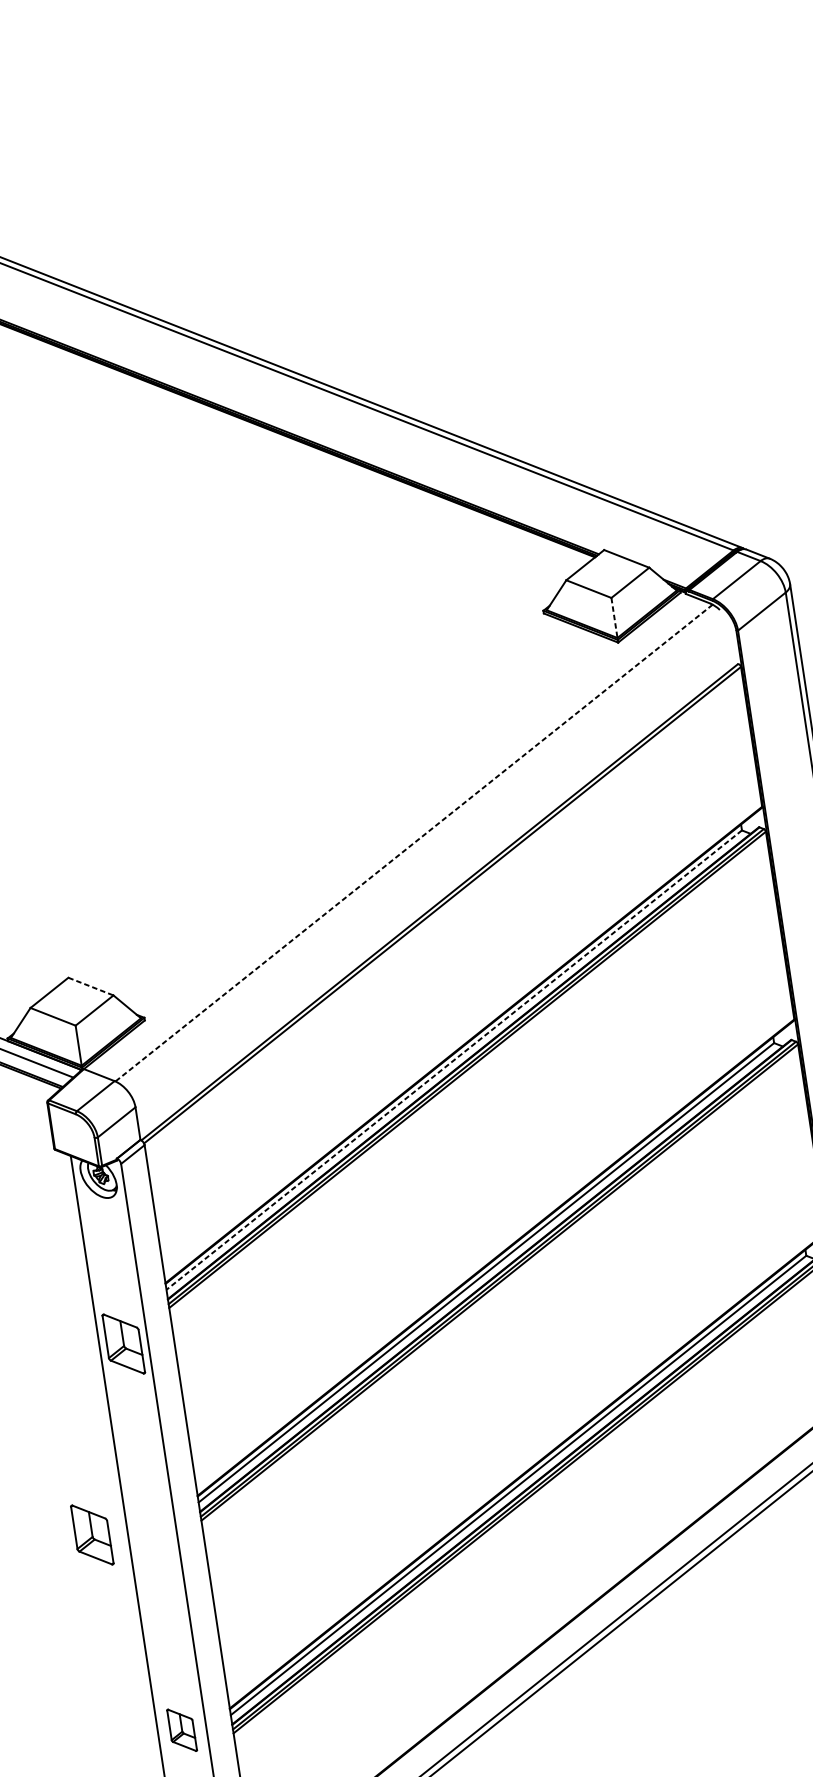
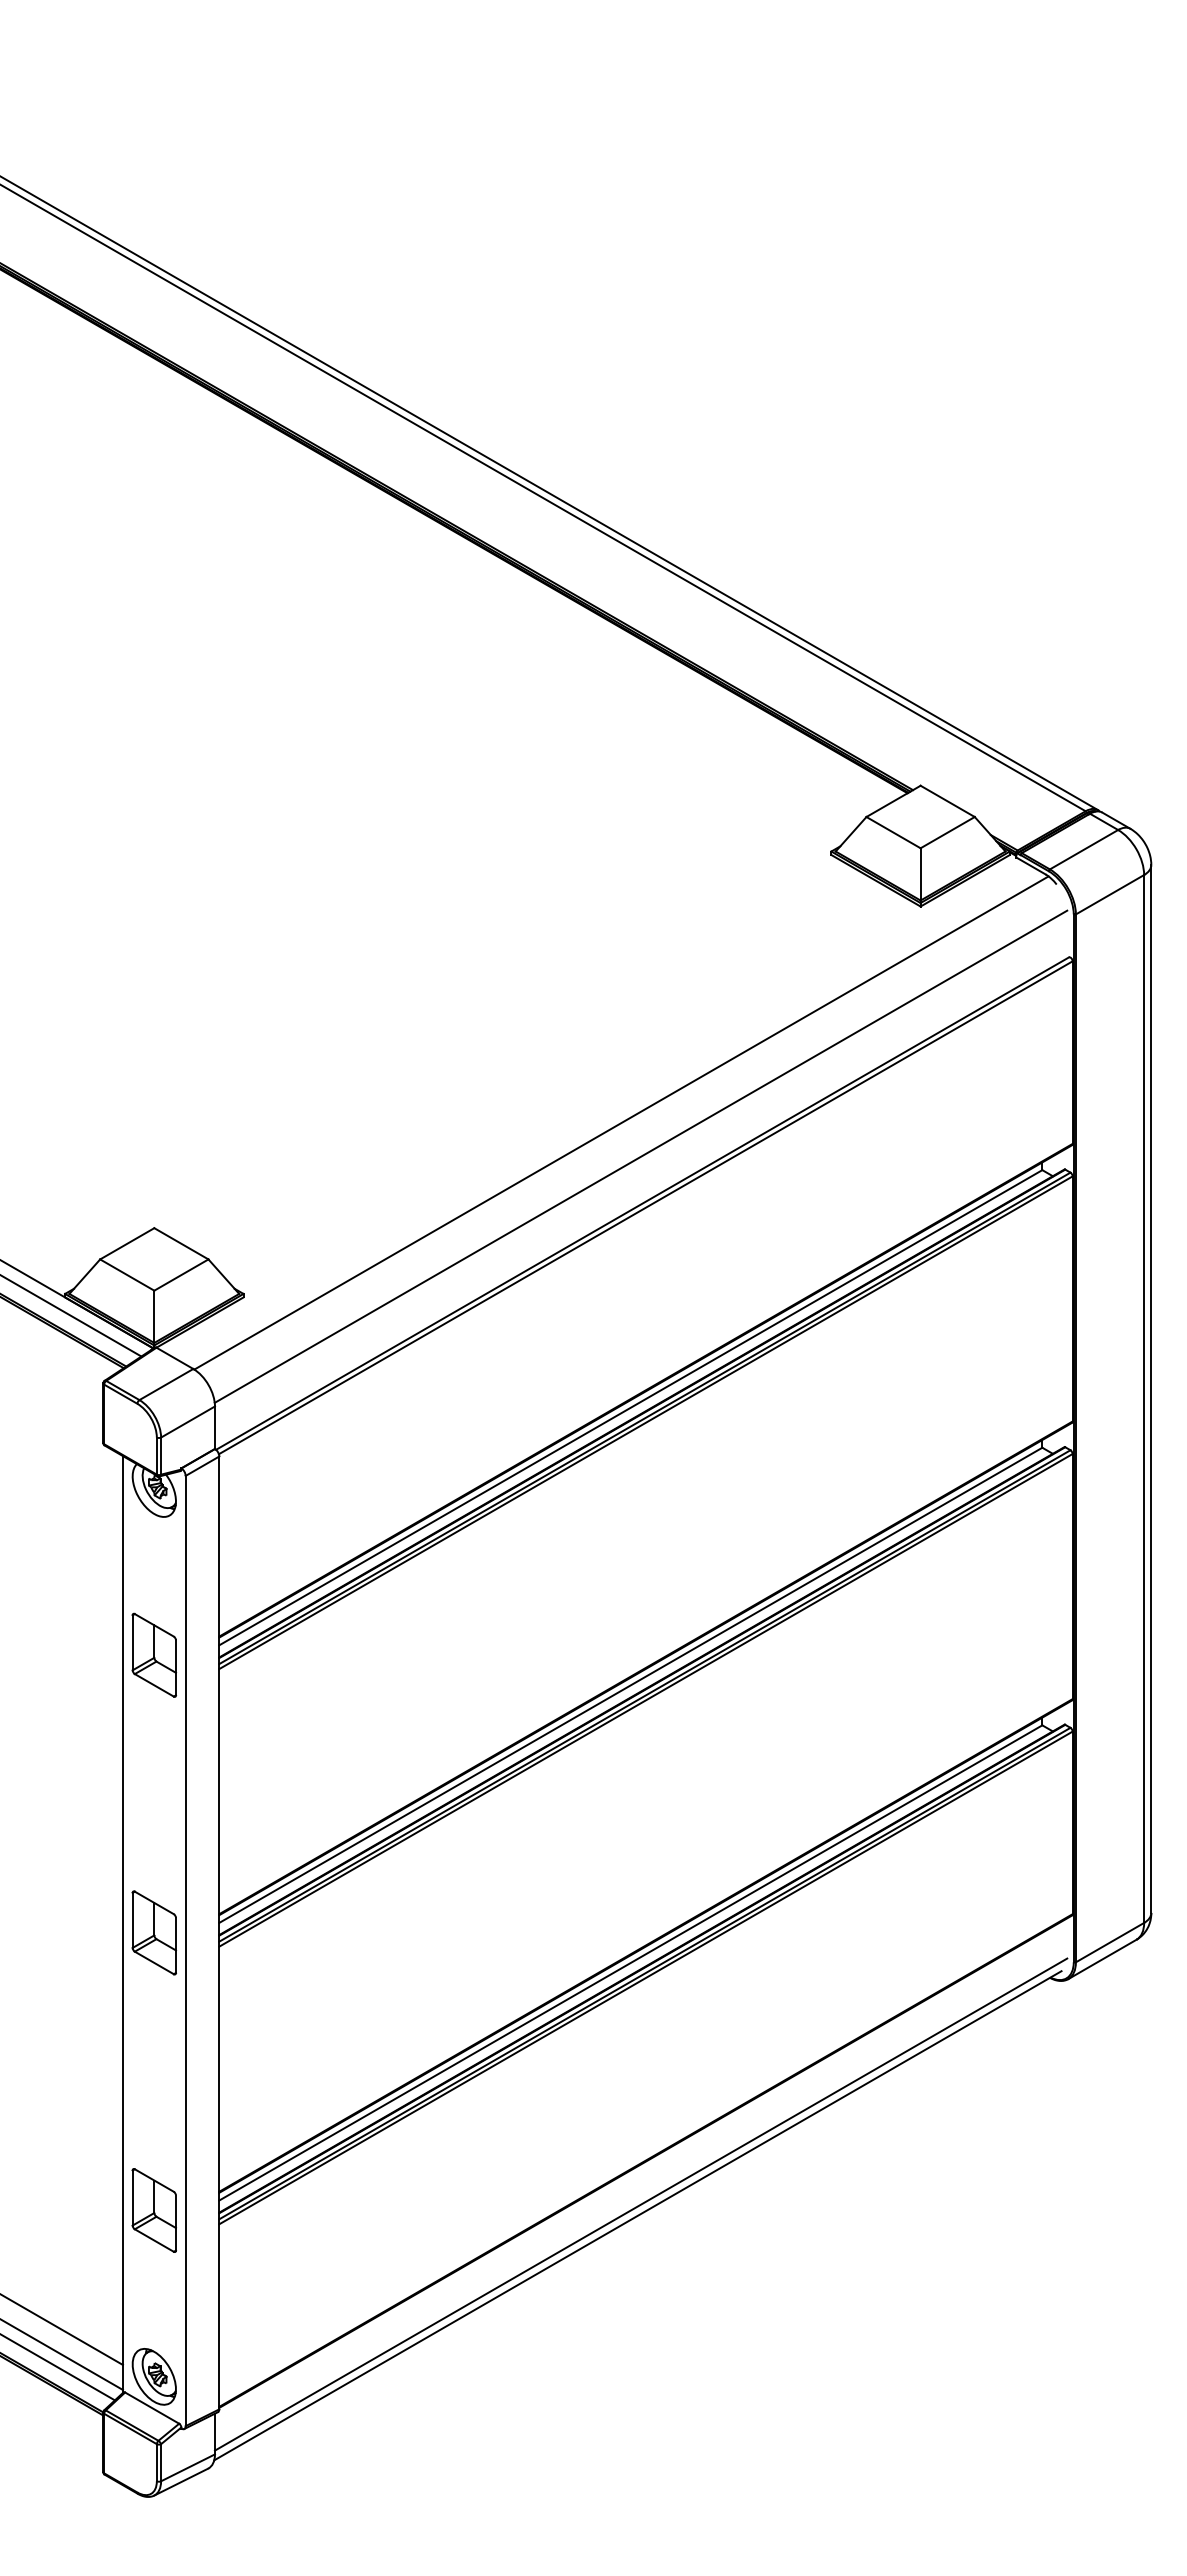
line: (614, 618) -> (920, 874), dashed -> solid
line: (414, 843) -> (621, 1123), dashed -> solid
line: (432, 866) -> (640, 1156), added
line: (91, 987) -> (181, 1244), dashed -> solid
line: (453, 1059) -> (630, 1407), dashed -> solid
part: (123, 1343) -> (153, 1654), moved
part: (91, 1534) -> (153, 1932), moved
part: (181, 1730) -> (153, 2210), size x1.43

